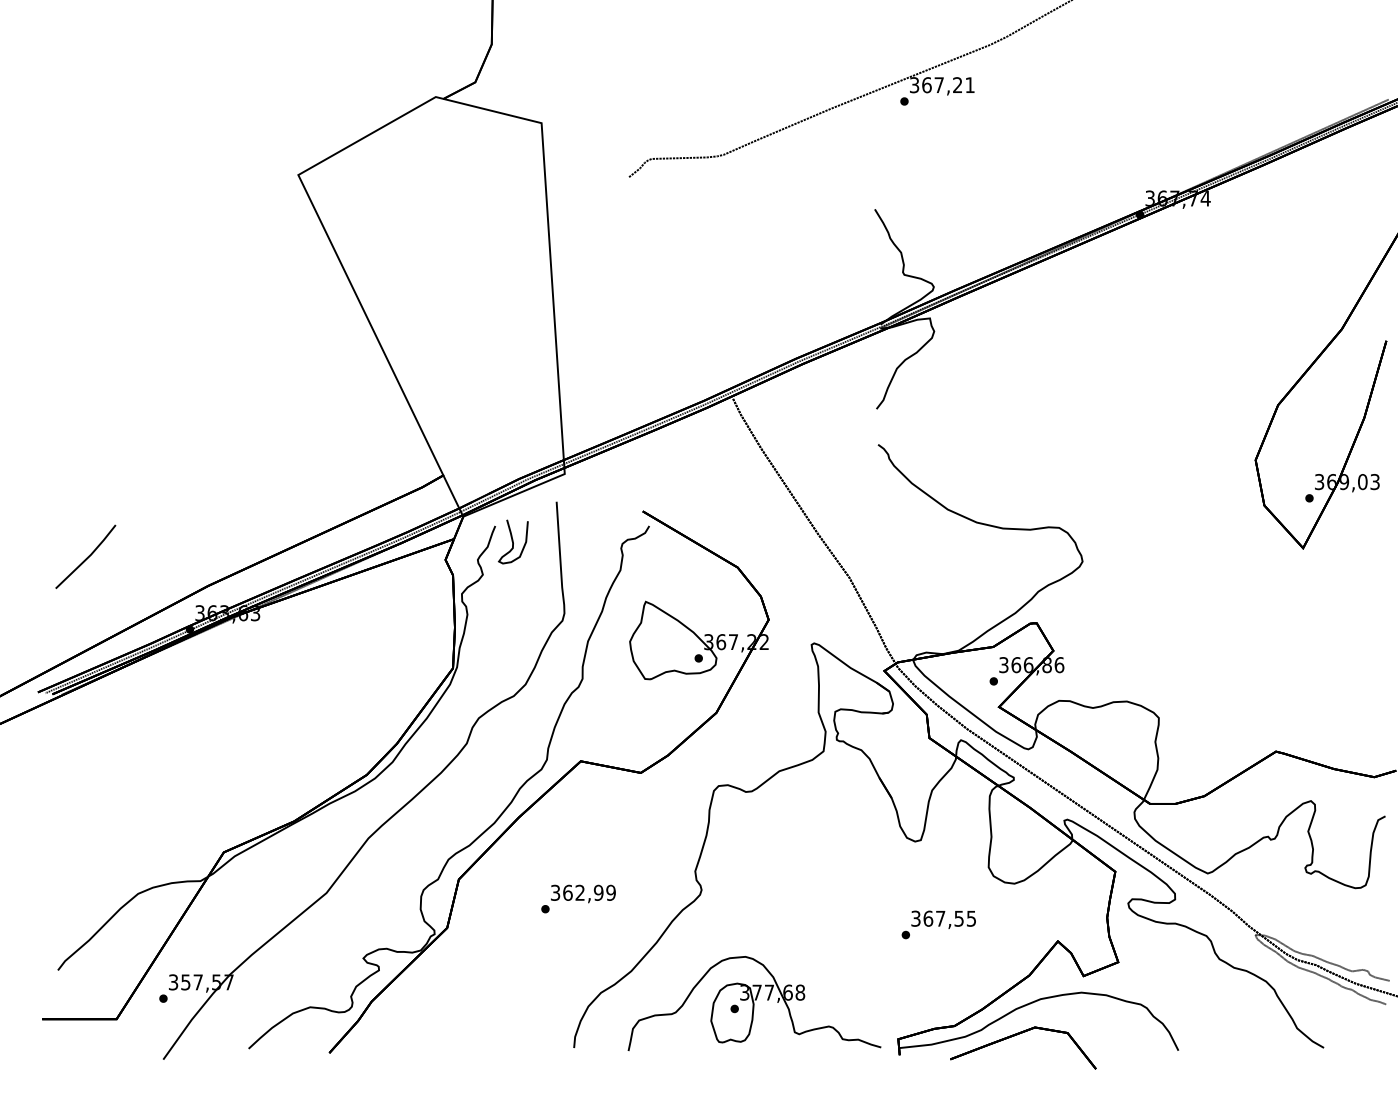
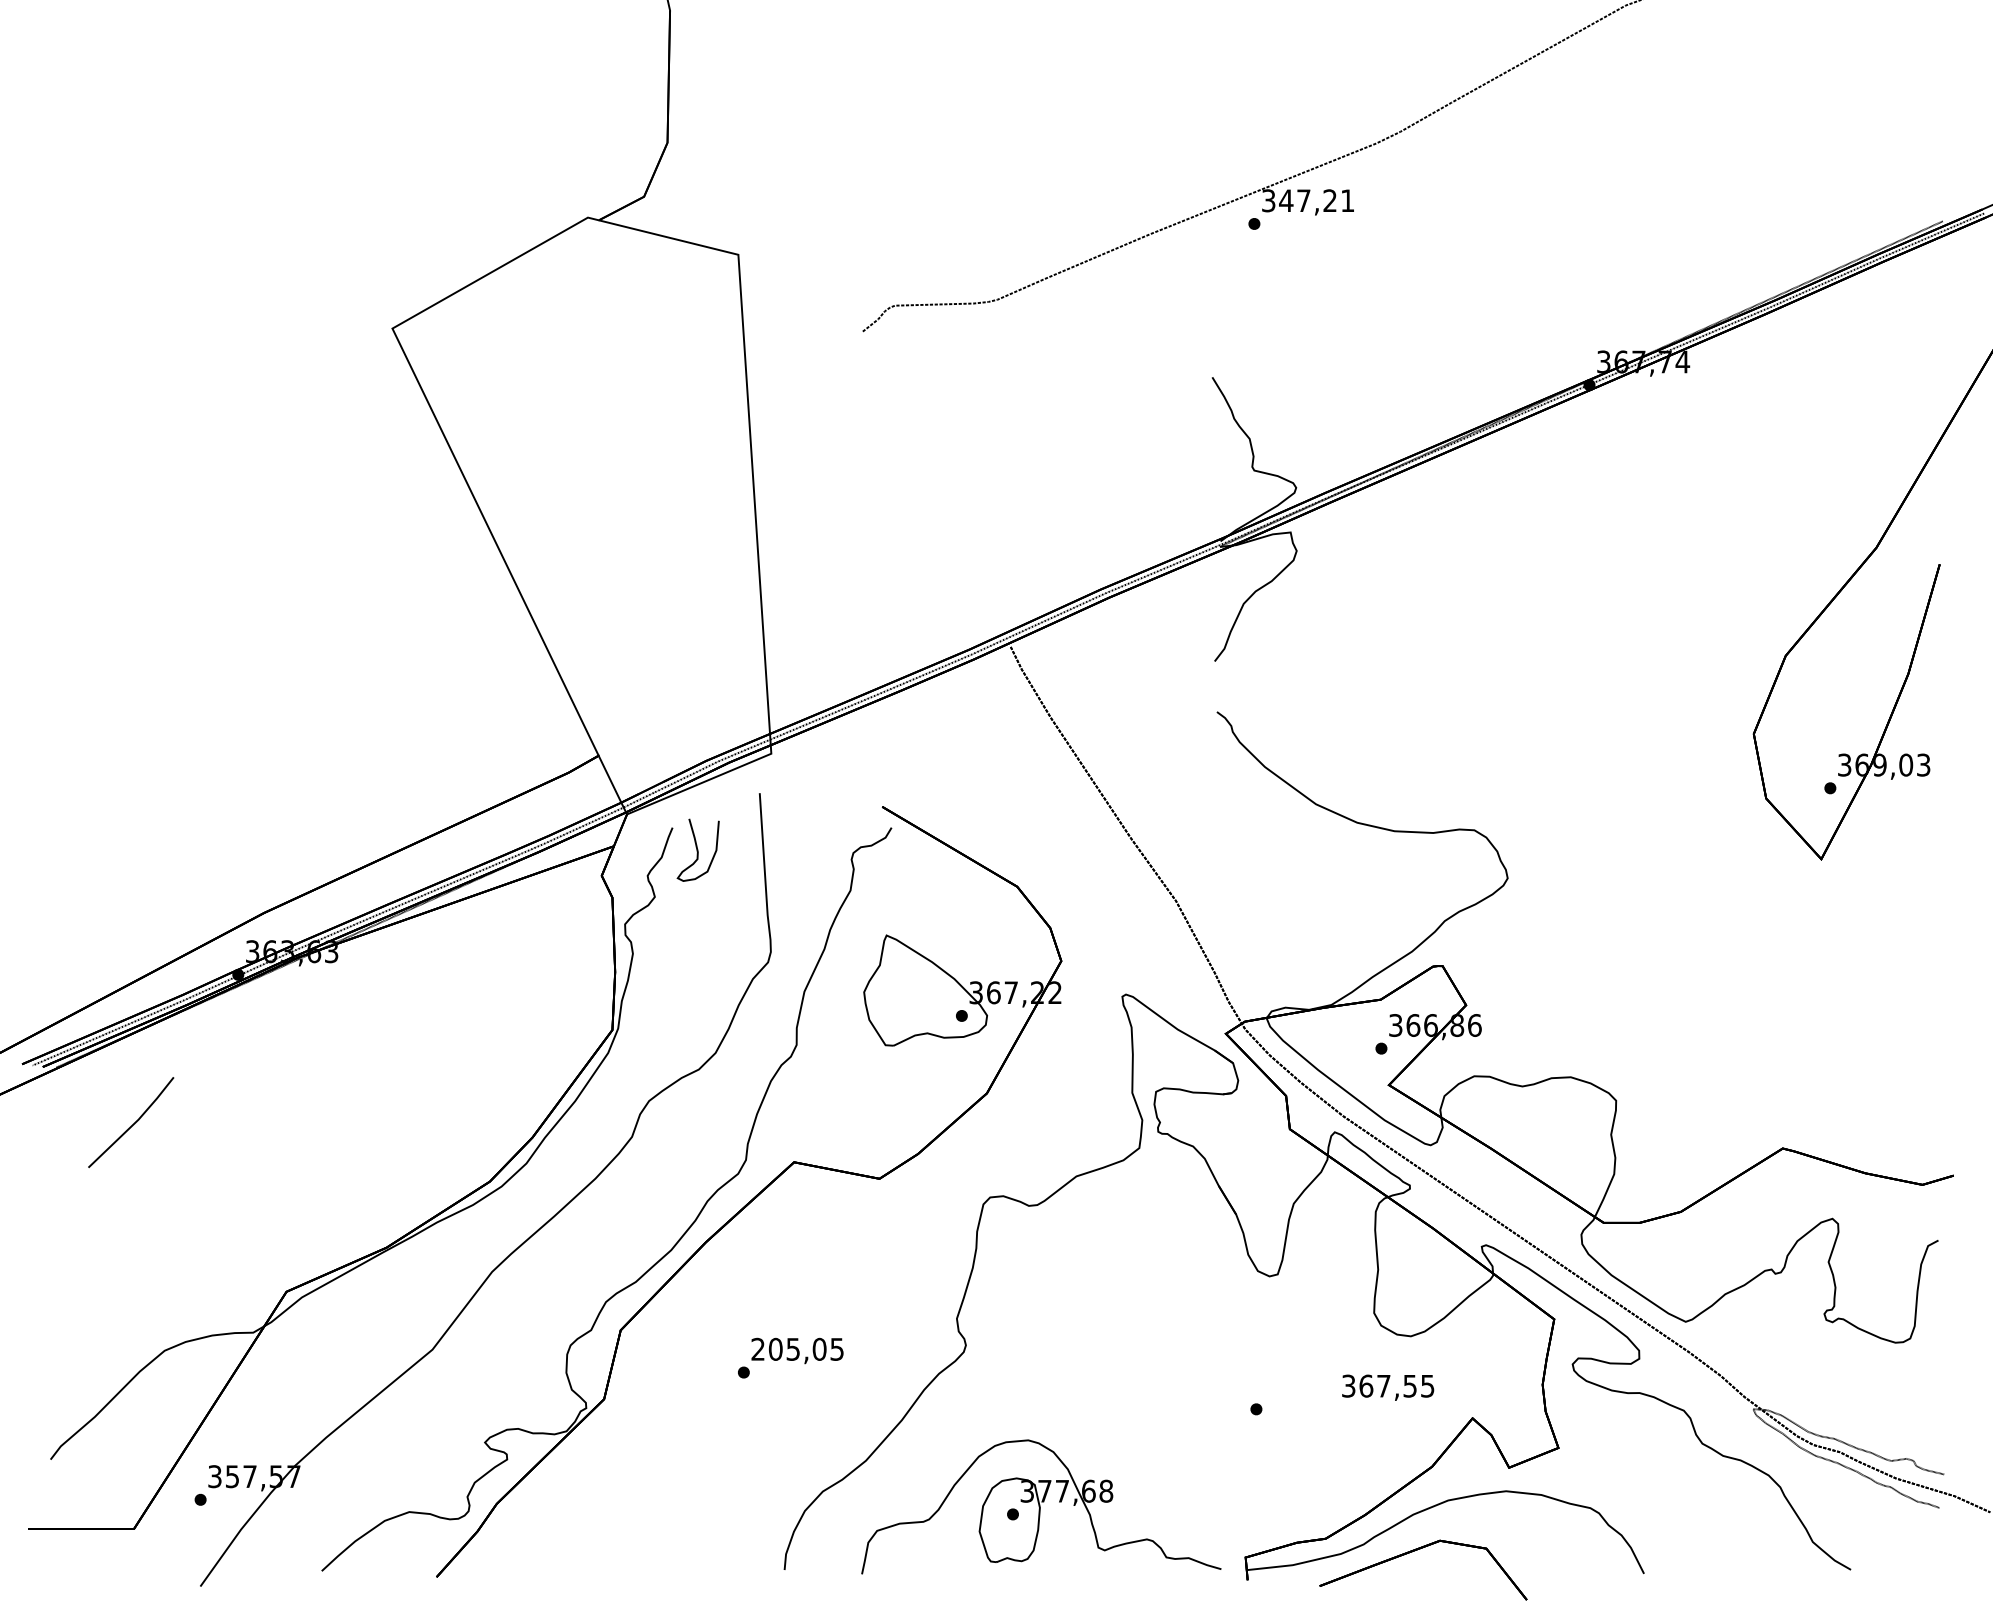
text: (927, 84) -> (1286, 200), 367,21 -> 347,21
line: (87, 557) -> (133, 1123), moved
text: (583, 892) -> (797, 1348), 362,99 -> 205,05
text: (943, 919) -> (1388, 1387), moved

